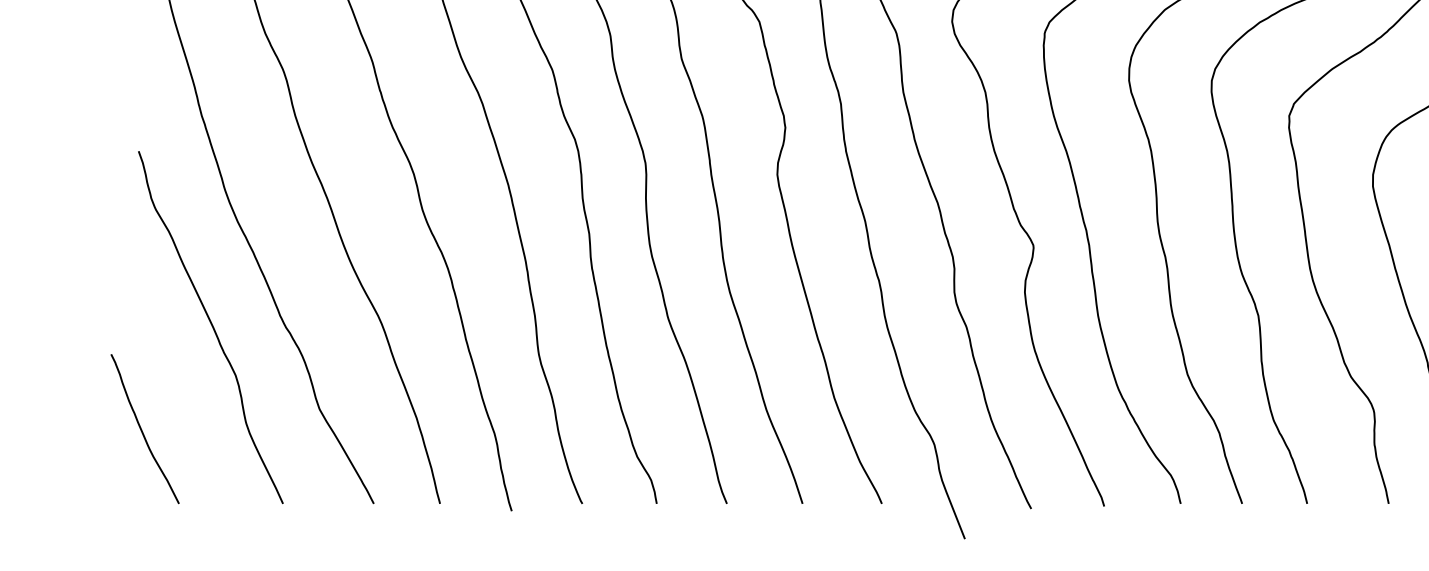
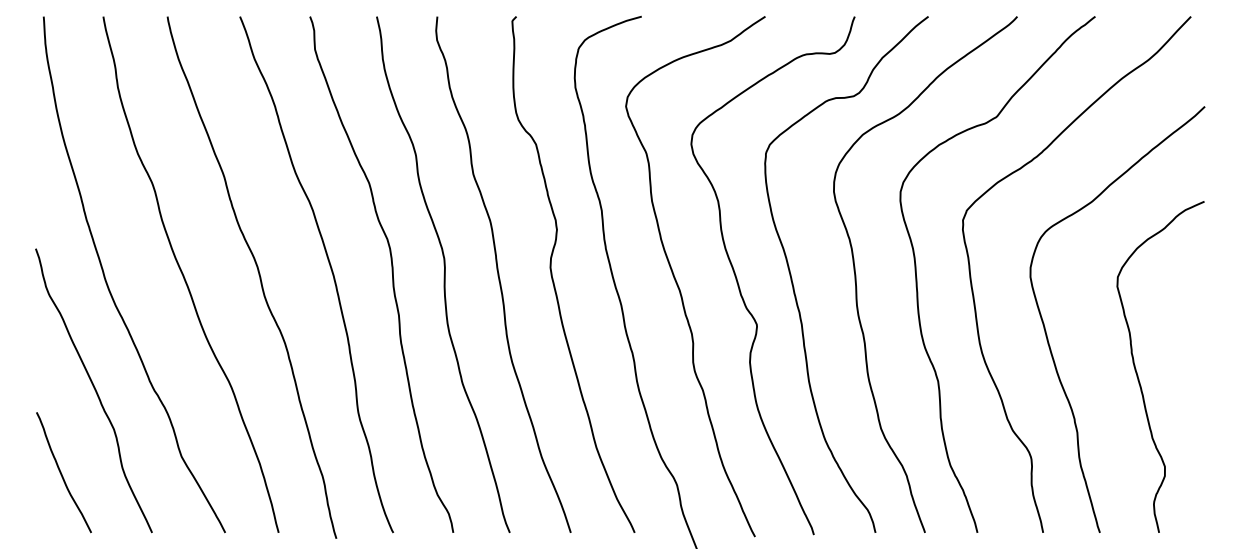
curve: (142, 428) -> (61, 472), moved

